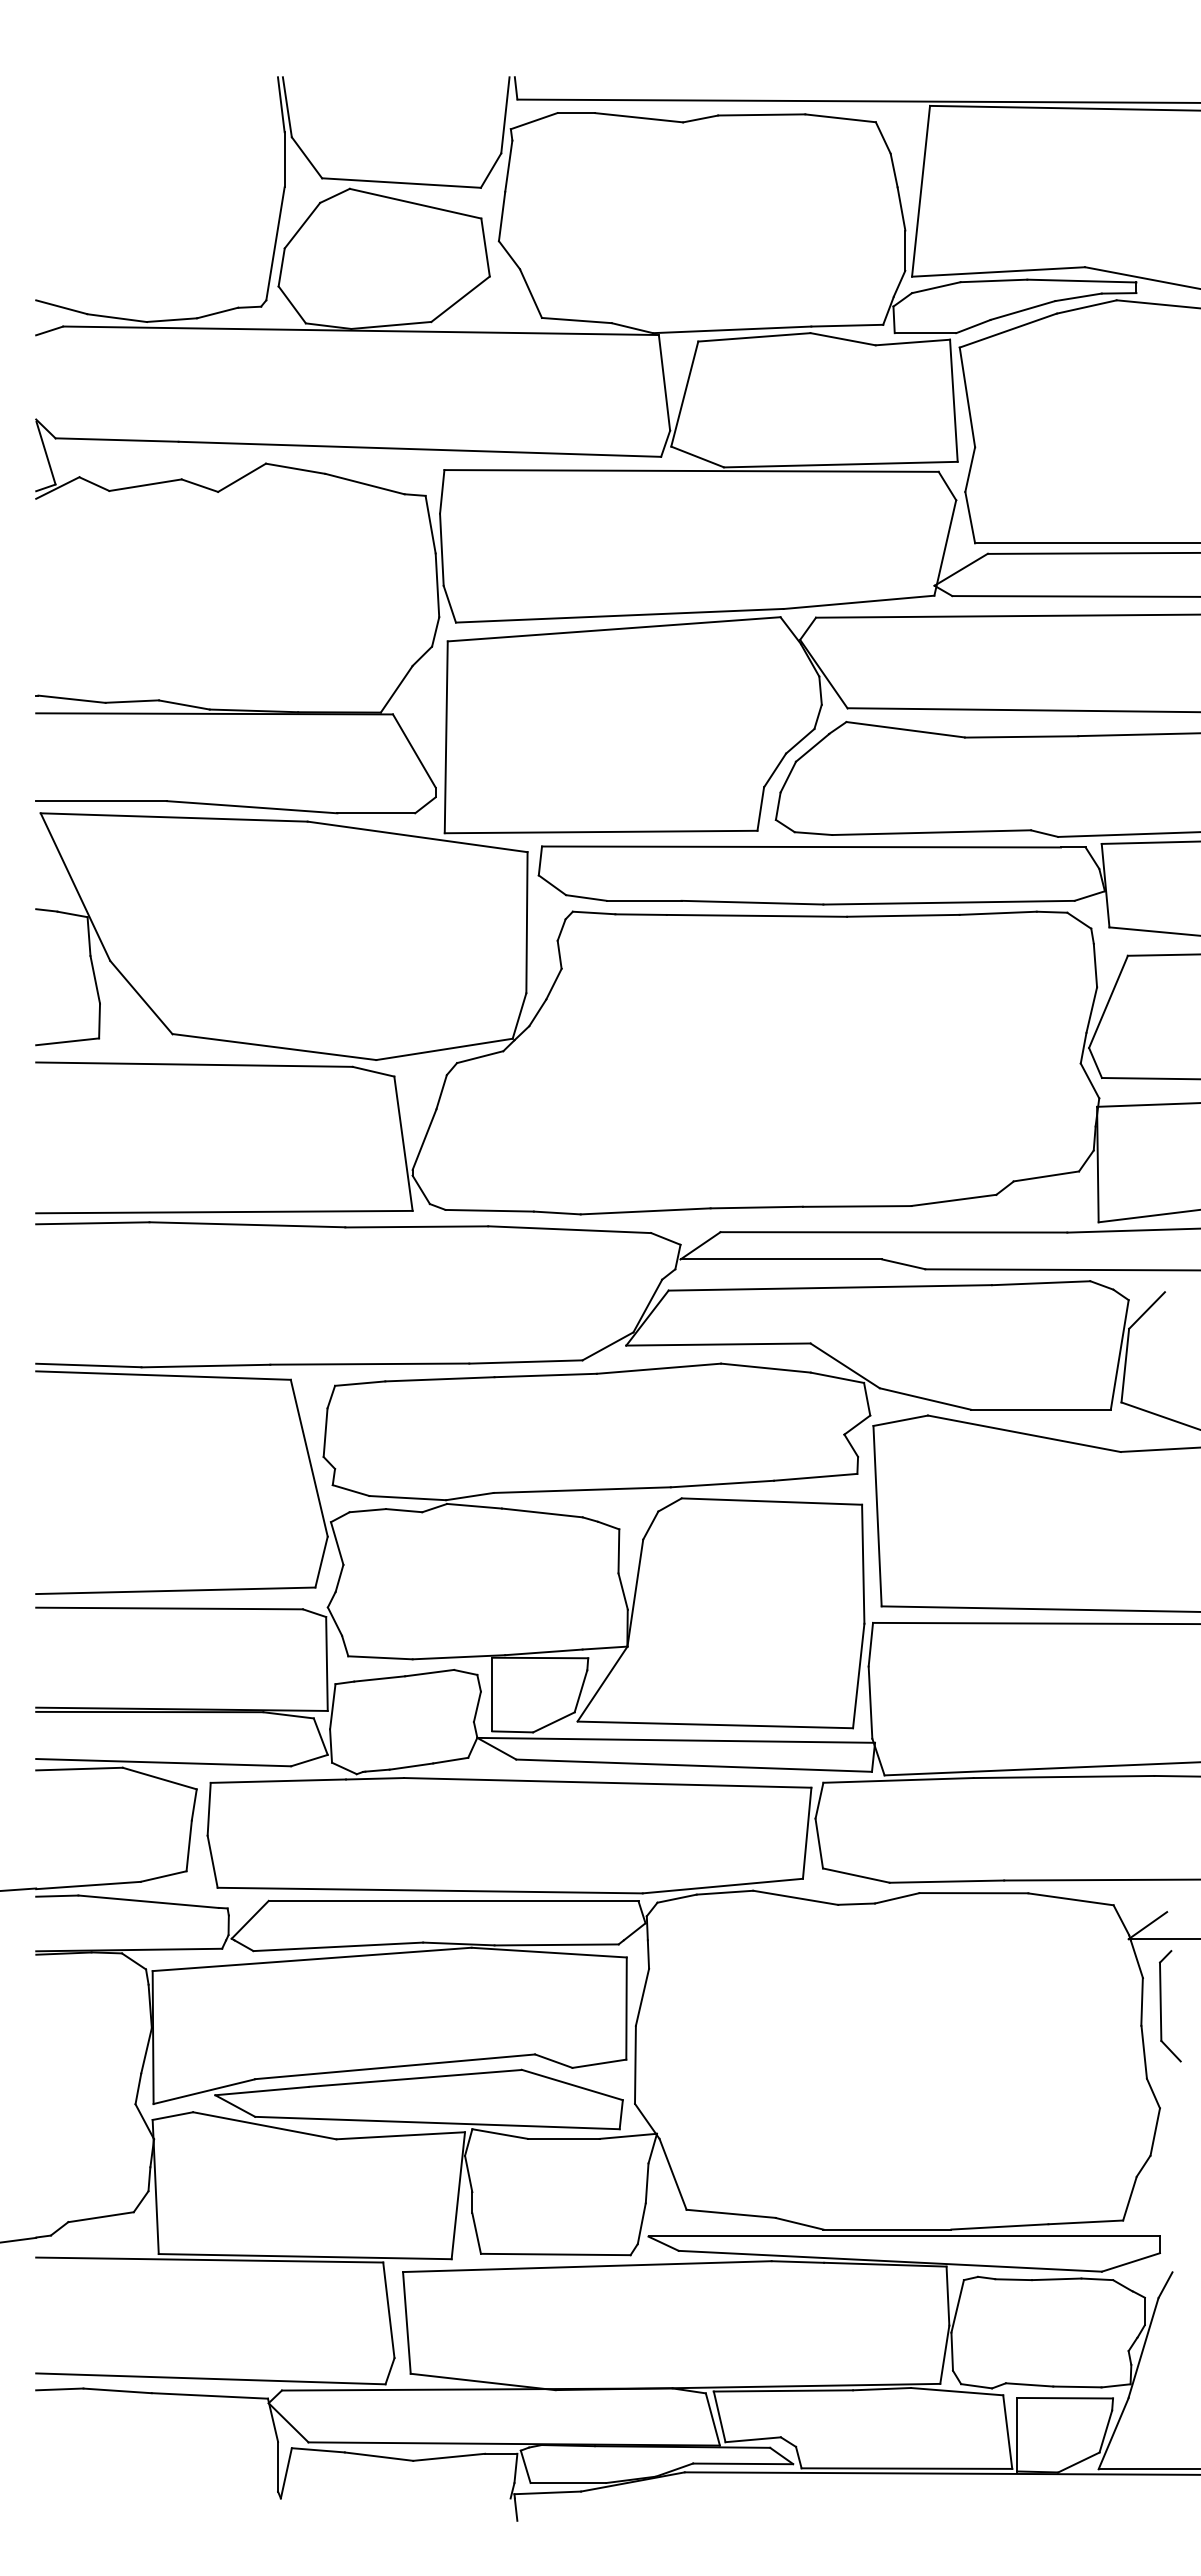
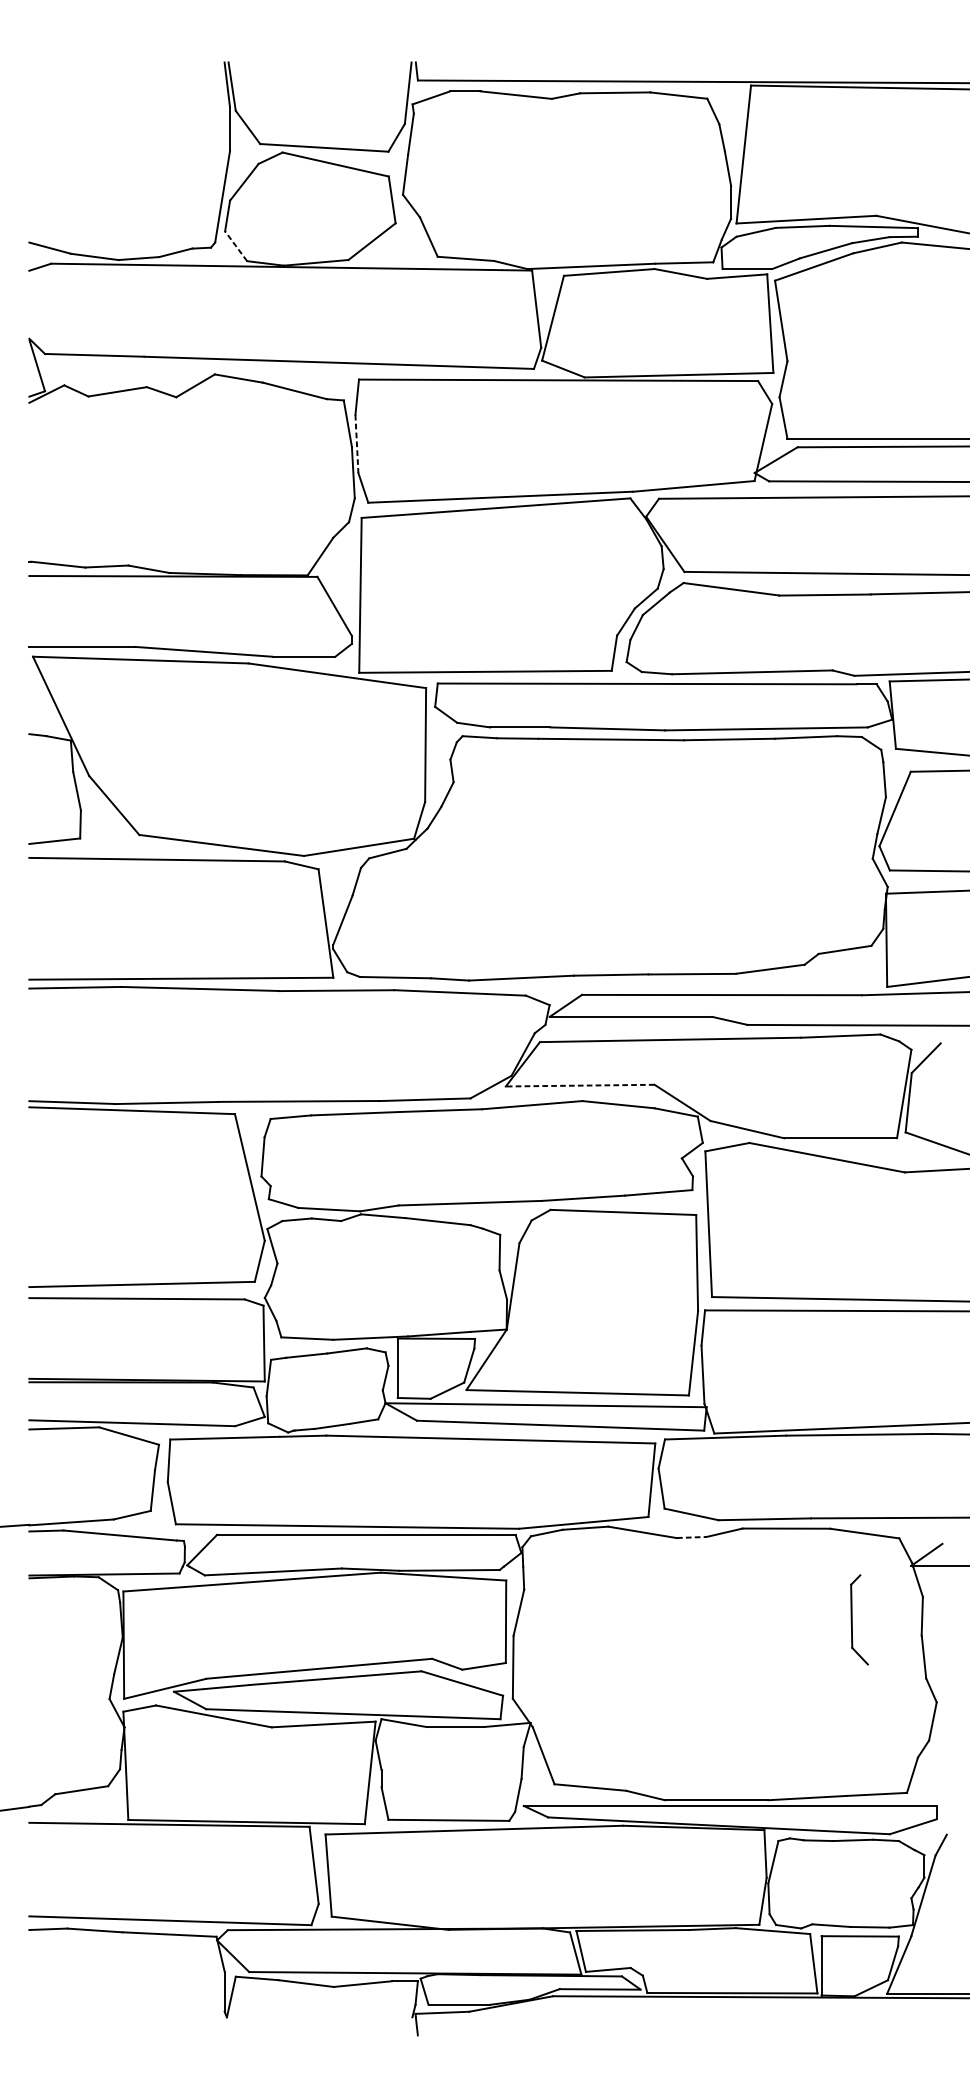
line: (292, 304) -> (236, 245), solid -> dashed
line: (441, 550) -> (356, 444), solid -> dashed
line: (717, 1344) -> (579, 1085), solid -> dashed
line: (857, 1904) -> (692, 1537), solid -> dashed
part: (1161, 2006) -> (852, 1620), moved

